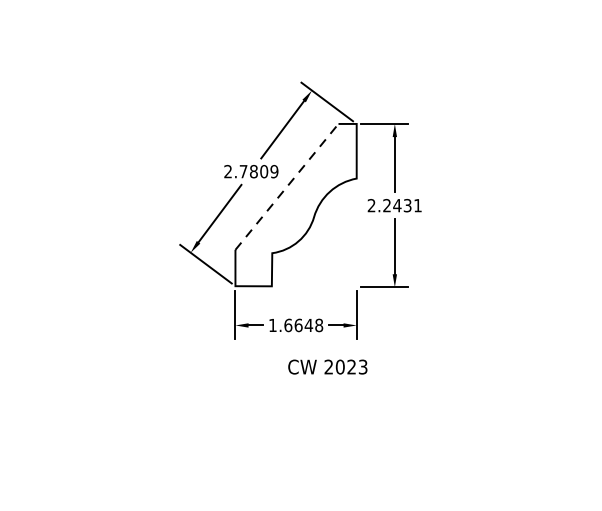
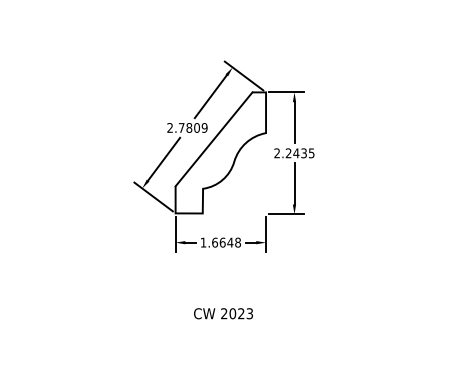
line: (287, 187) -> (214, 139), dashed -> solid
text: (417, 205) -> (311, 153), 2.2431 -> 2.2435
text: (327, 366) -> (223, 313), moved

